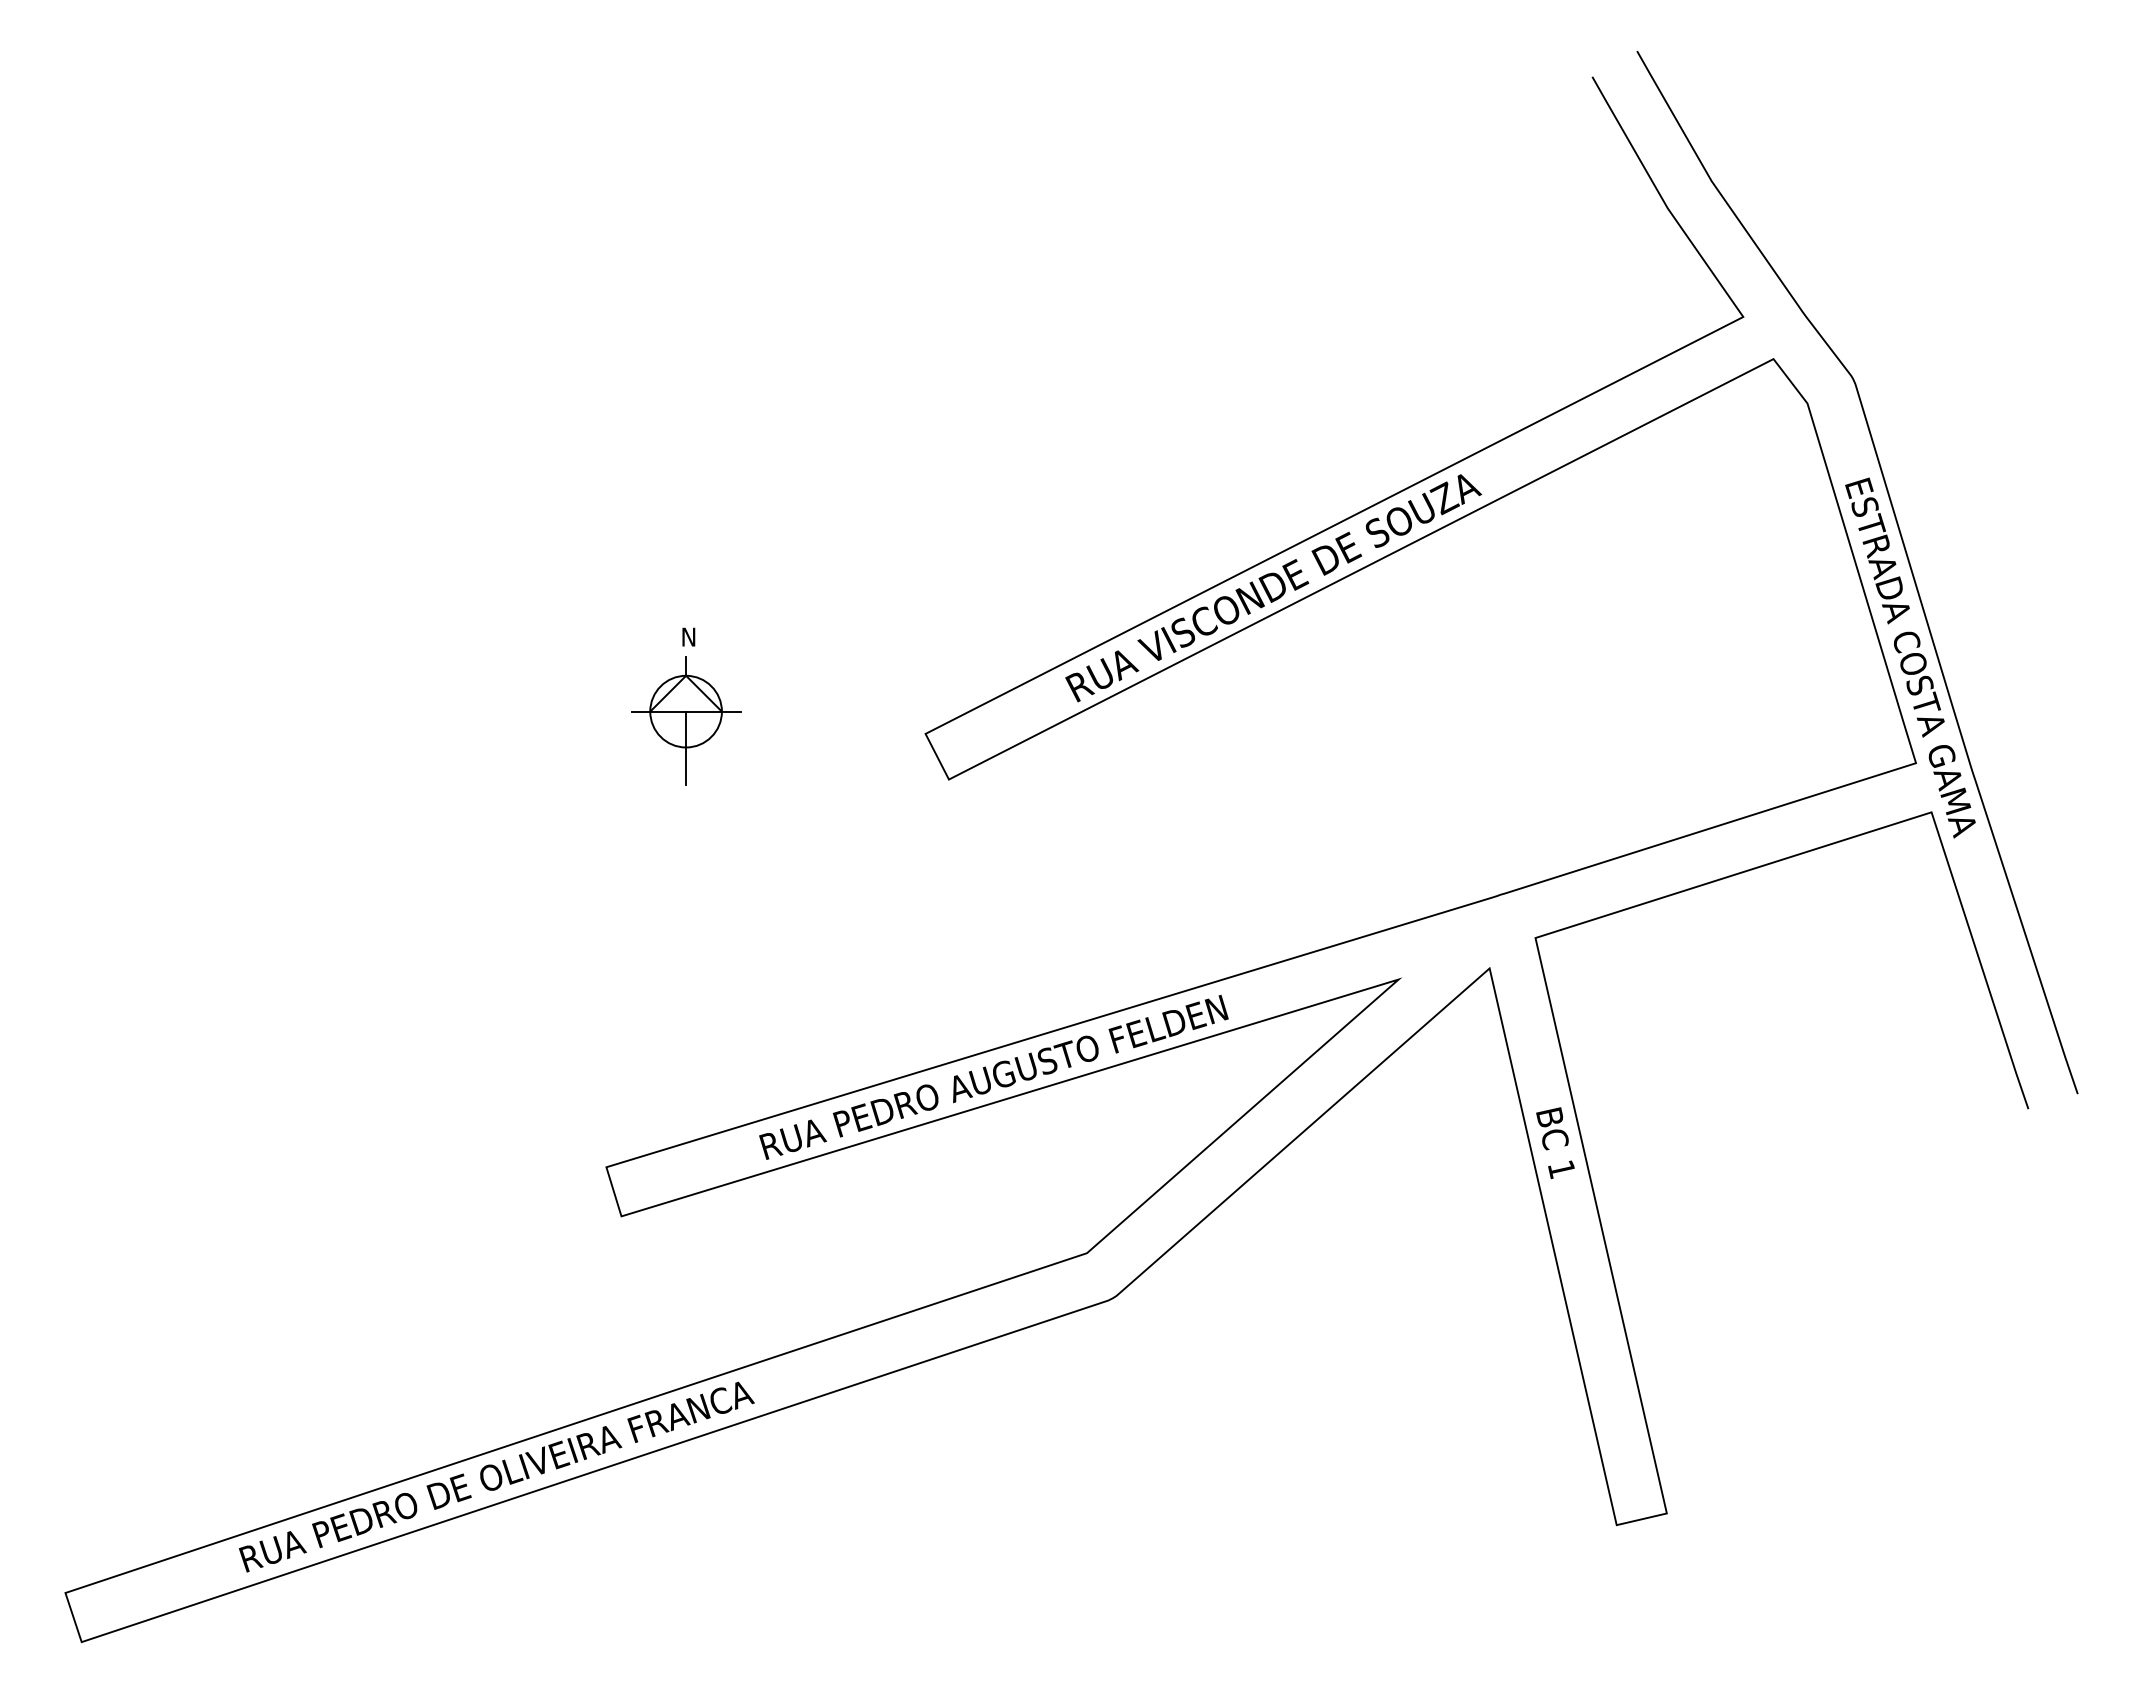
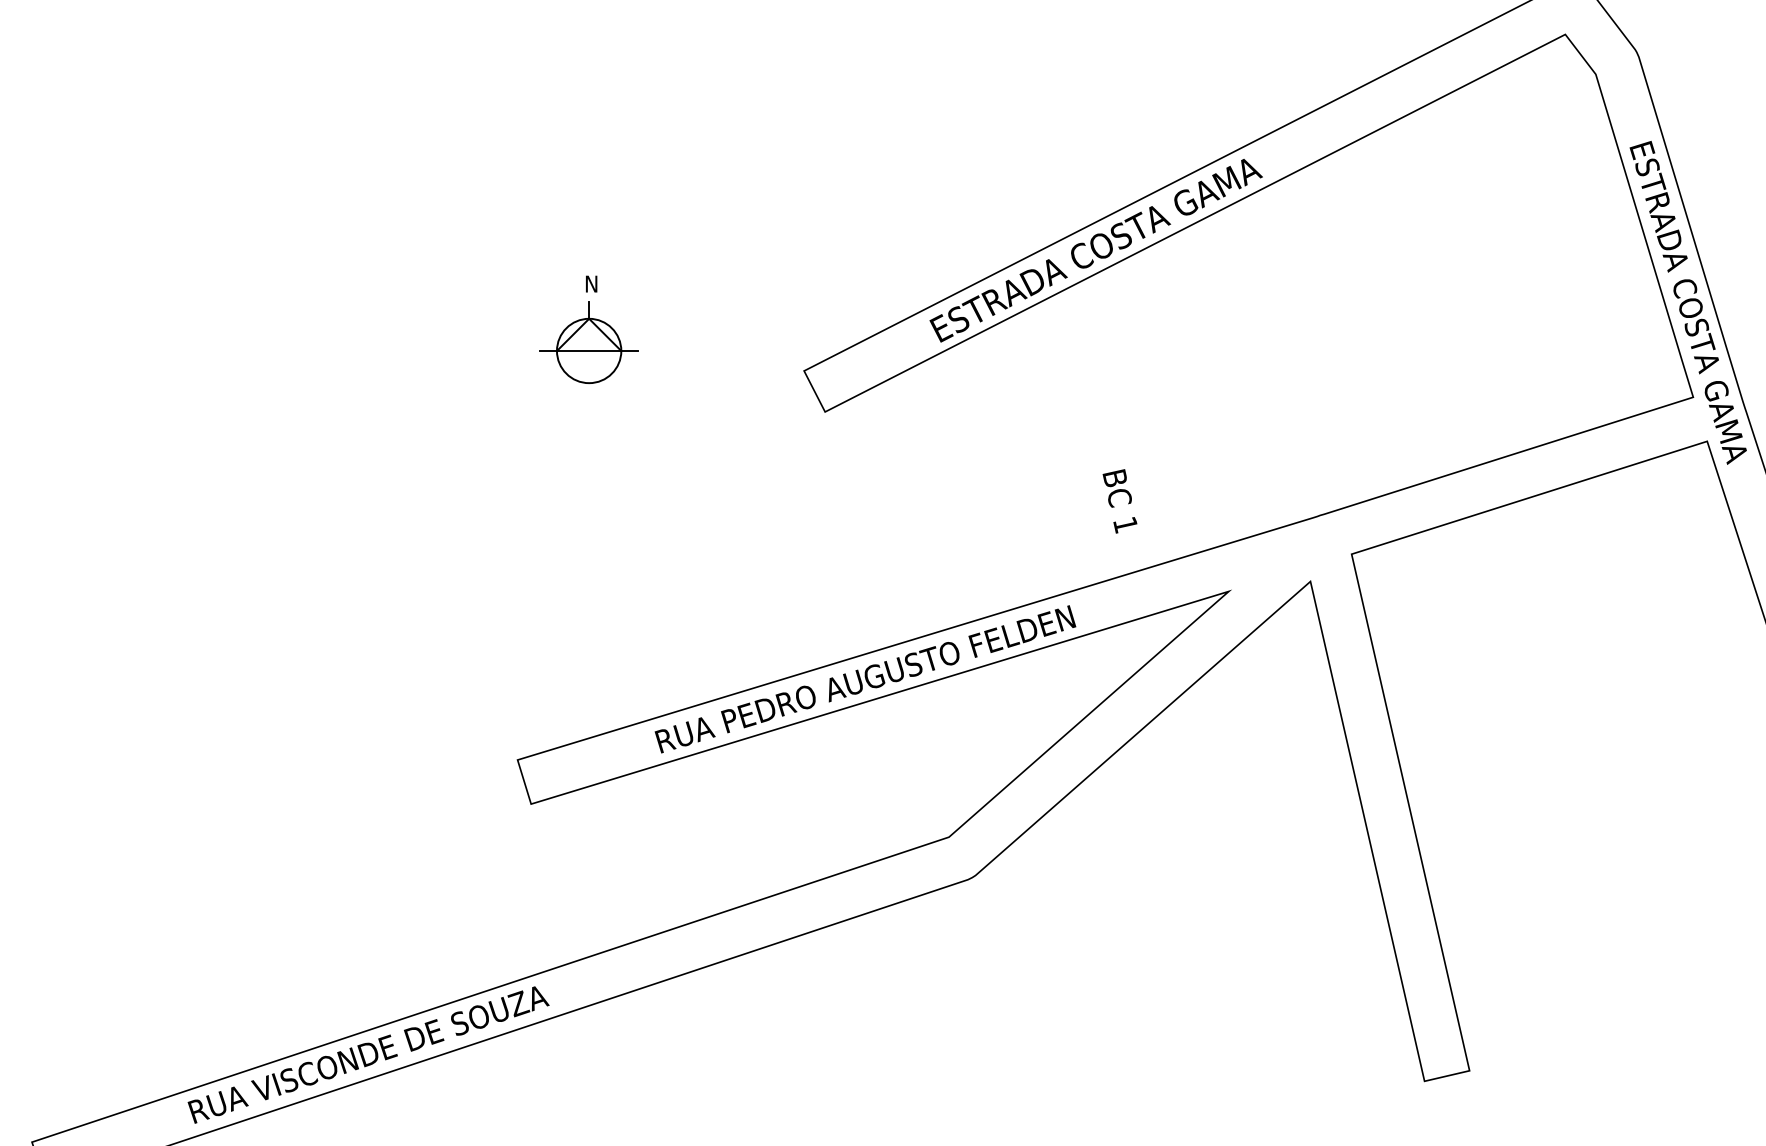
text: (1277, 587) -> (1120, 239), RUA VISCONDE DE SOUZA -> ESTRADA COSTA GAMA
line: (686, 747) -> (589, 383), removed
text: (1555, 1143) -> (1120, 501), moved
text: (531, 1464) -> (450, 1026), RUA PEDRO DE OLIVEIRA FRANCA -> RUA VISCONDE DE SOUZA

